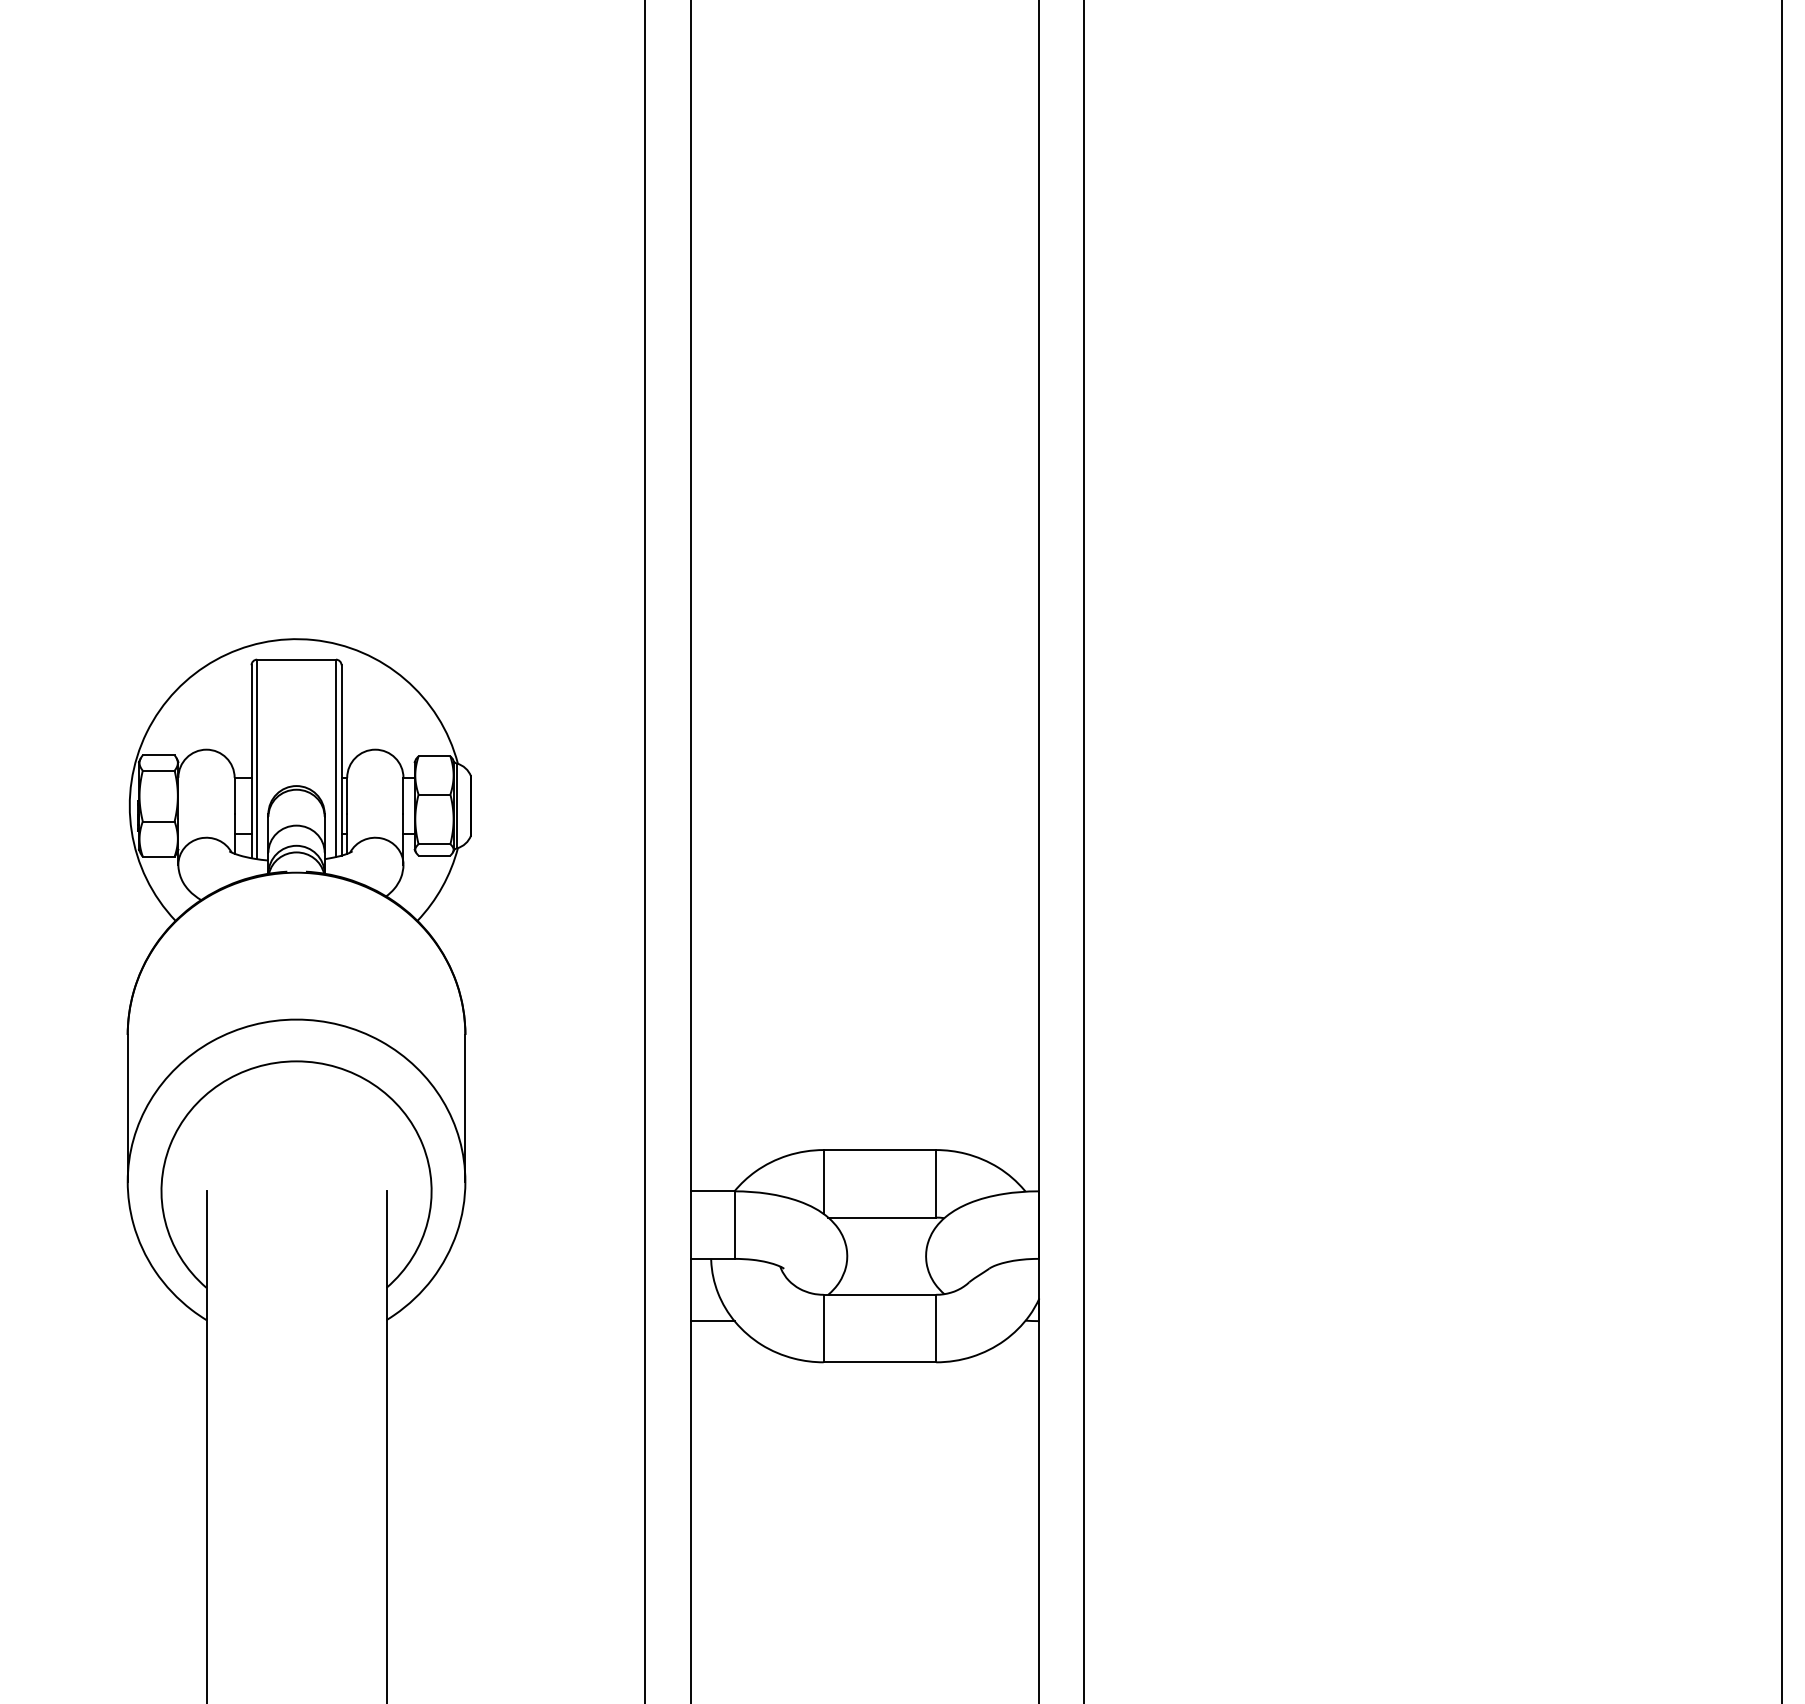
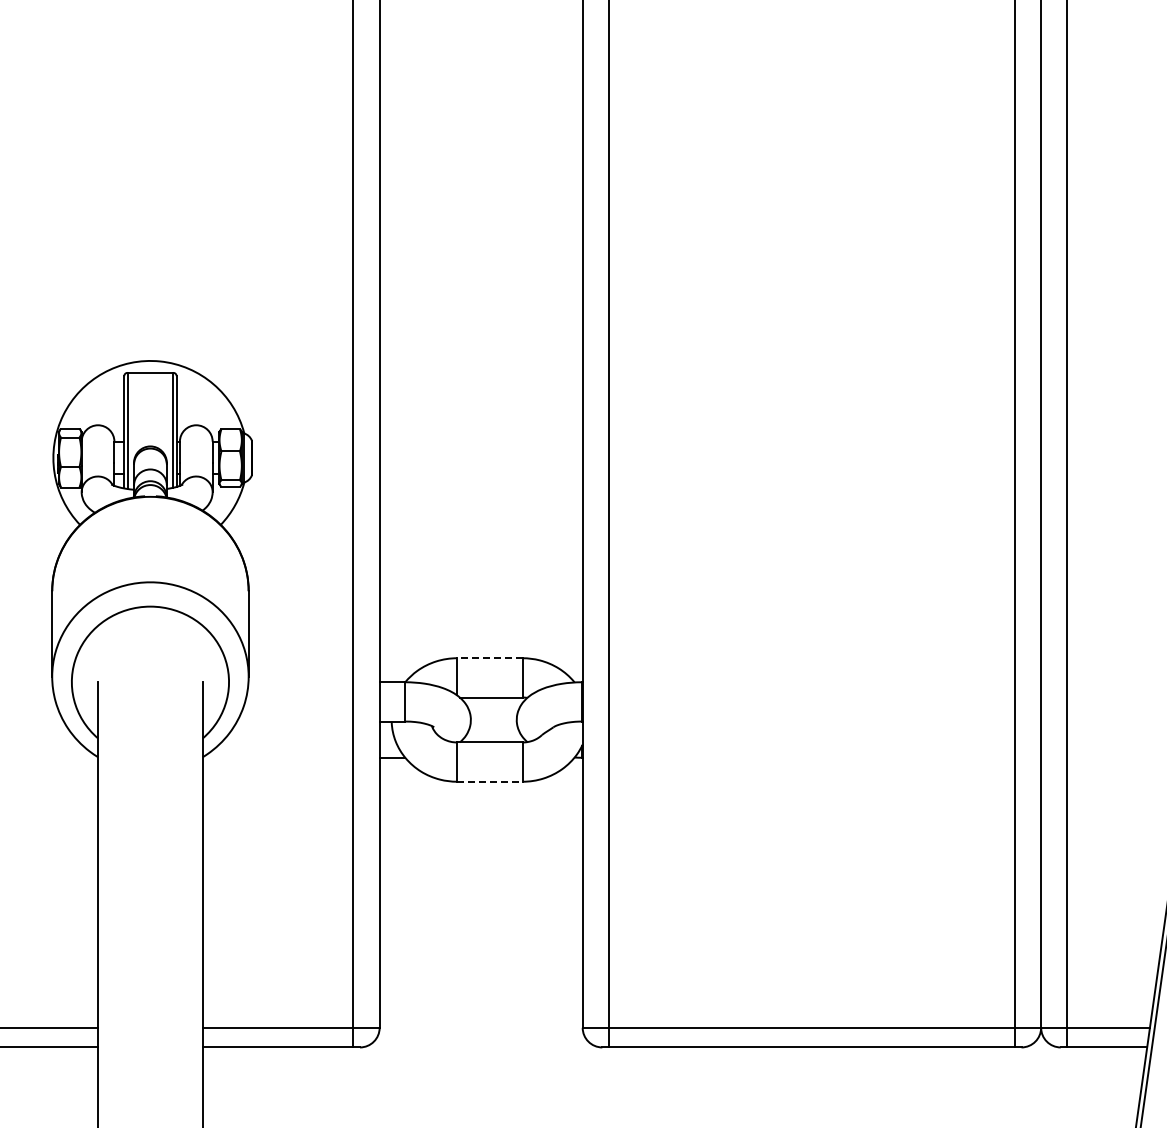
line: (879, 1150) -> (489, 658), solid -> dashed
line: (879, 1361) -> (489, 781), solid -> dashed

